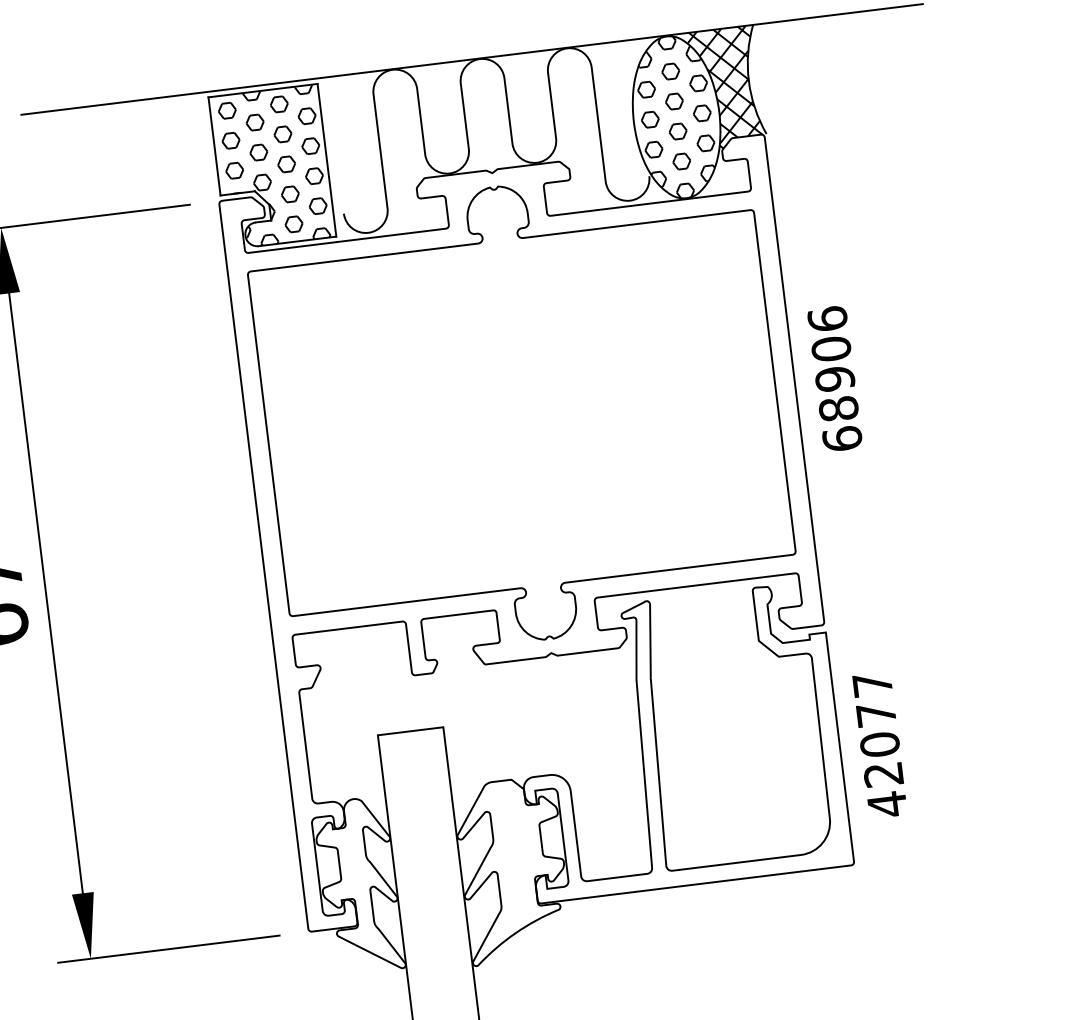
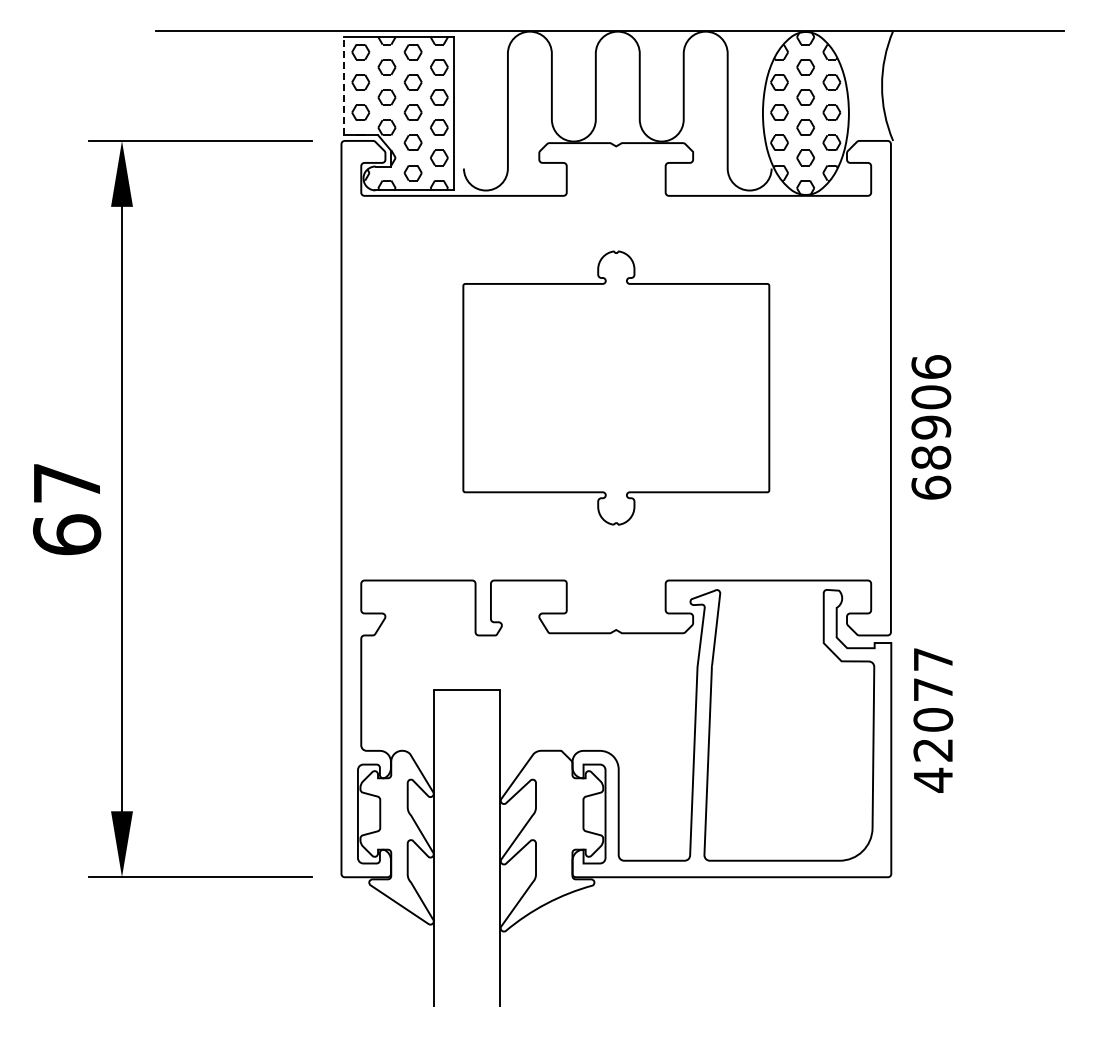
hatch: (717, 89) -> (849, 90), removed
line: (214, 145) -> (343, 85), solid -> dashed
text: (835, 378) -> (931, 427), moved
part: (522, 412) -> (616, 387), size x0.6
text: (880, 745) -> (933, 720), moved

